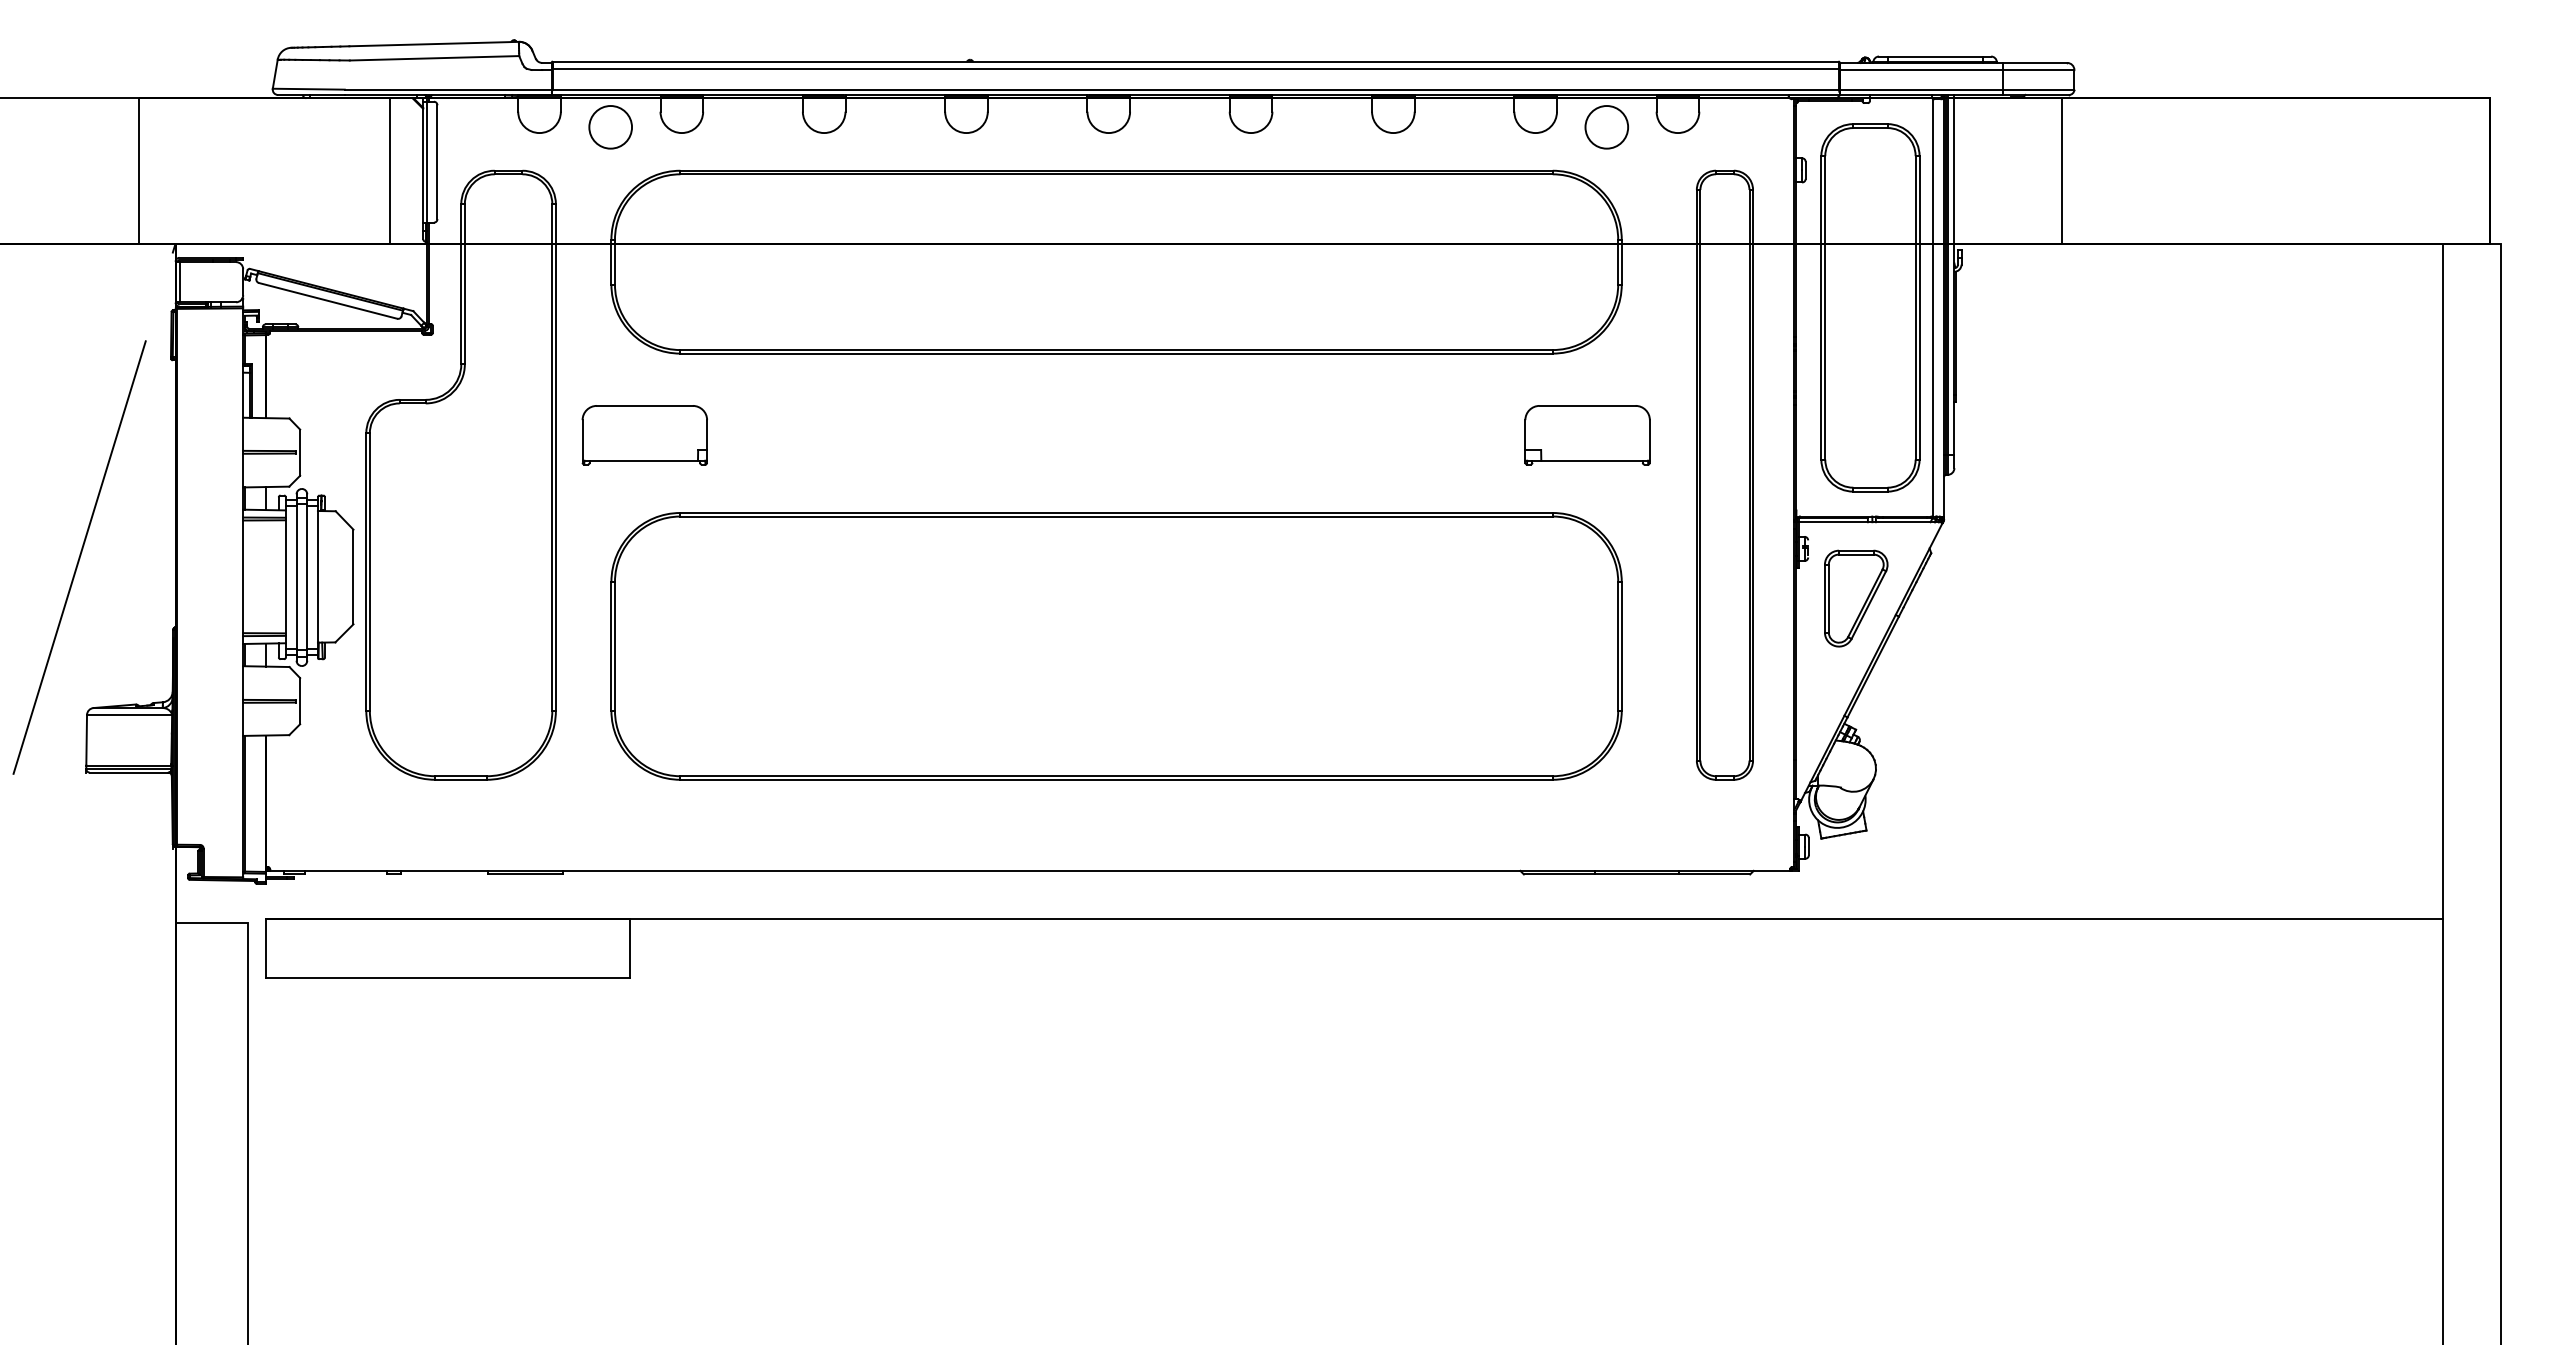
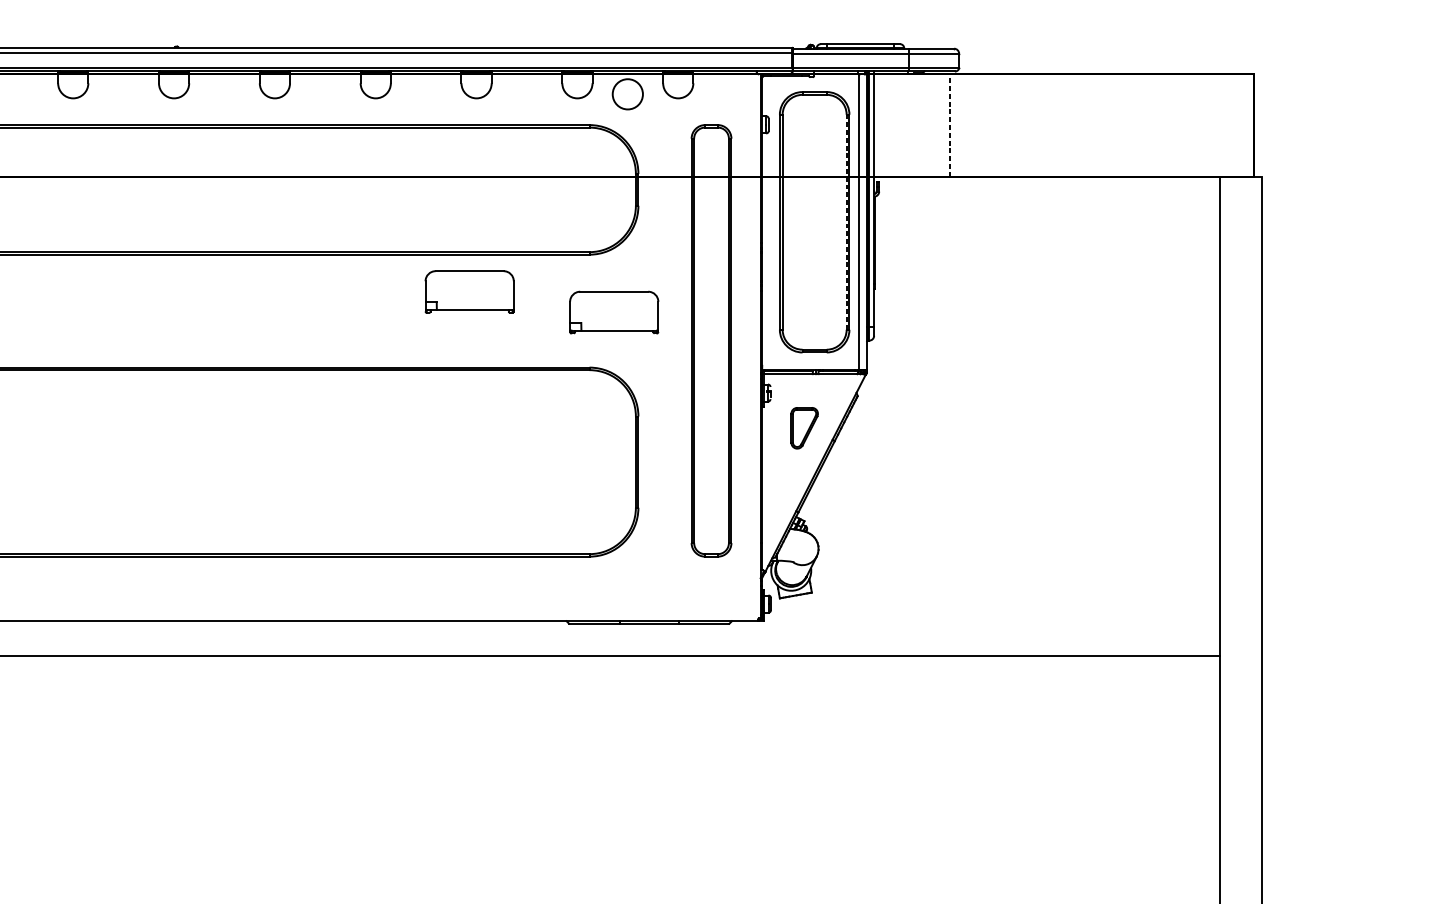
line: (2061, 170) -> (950, 124), solid -> dashed
line: (1915, 307) -> (846, 222), solid -> dashed
part: (1383, 406) -> (469, 292), added
part: (1856, 598) -> (804, 428), size x0.6

